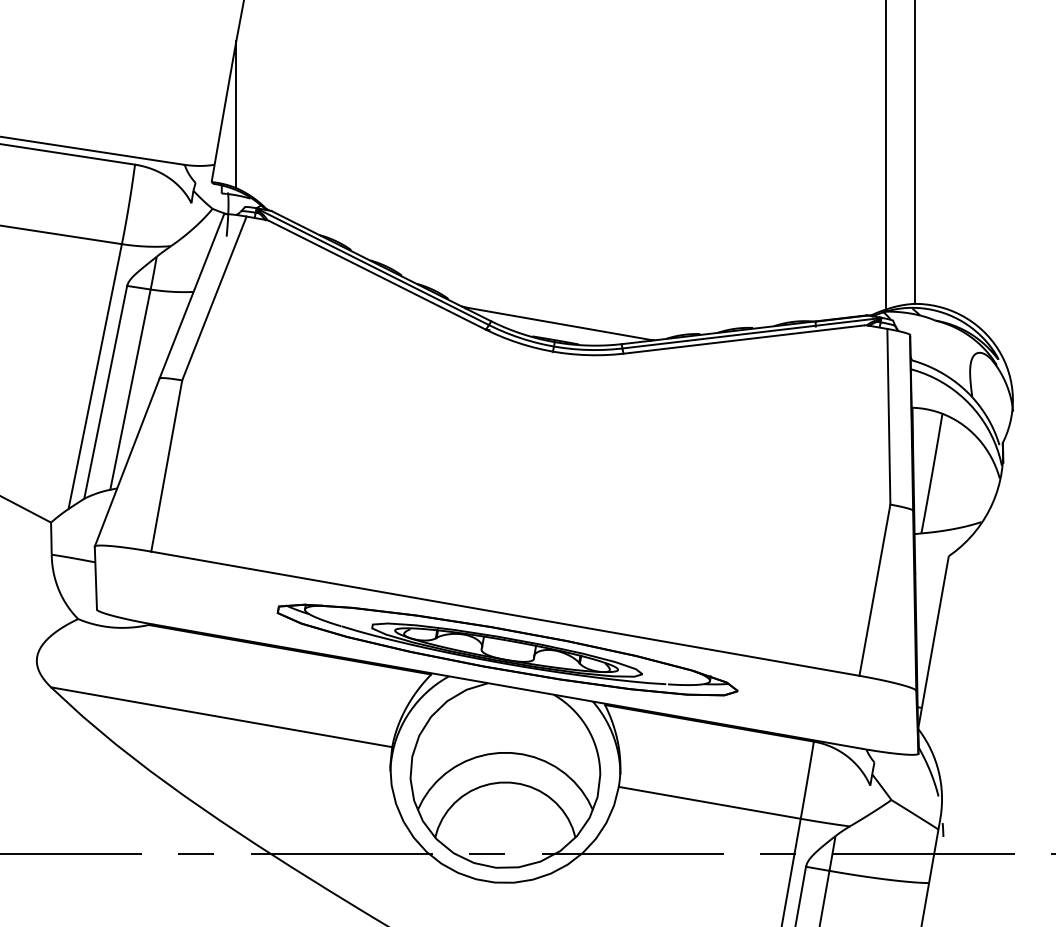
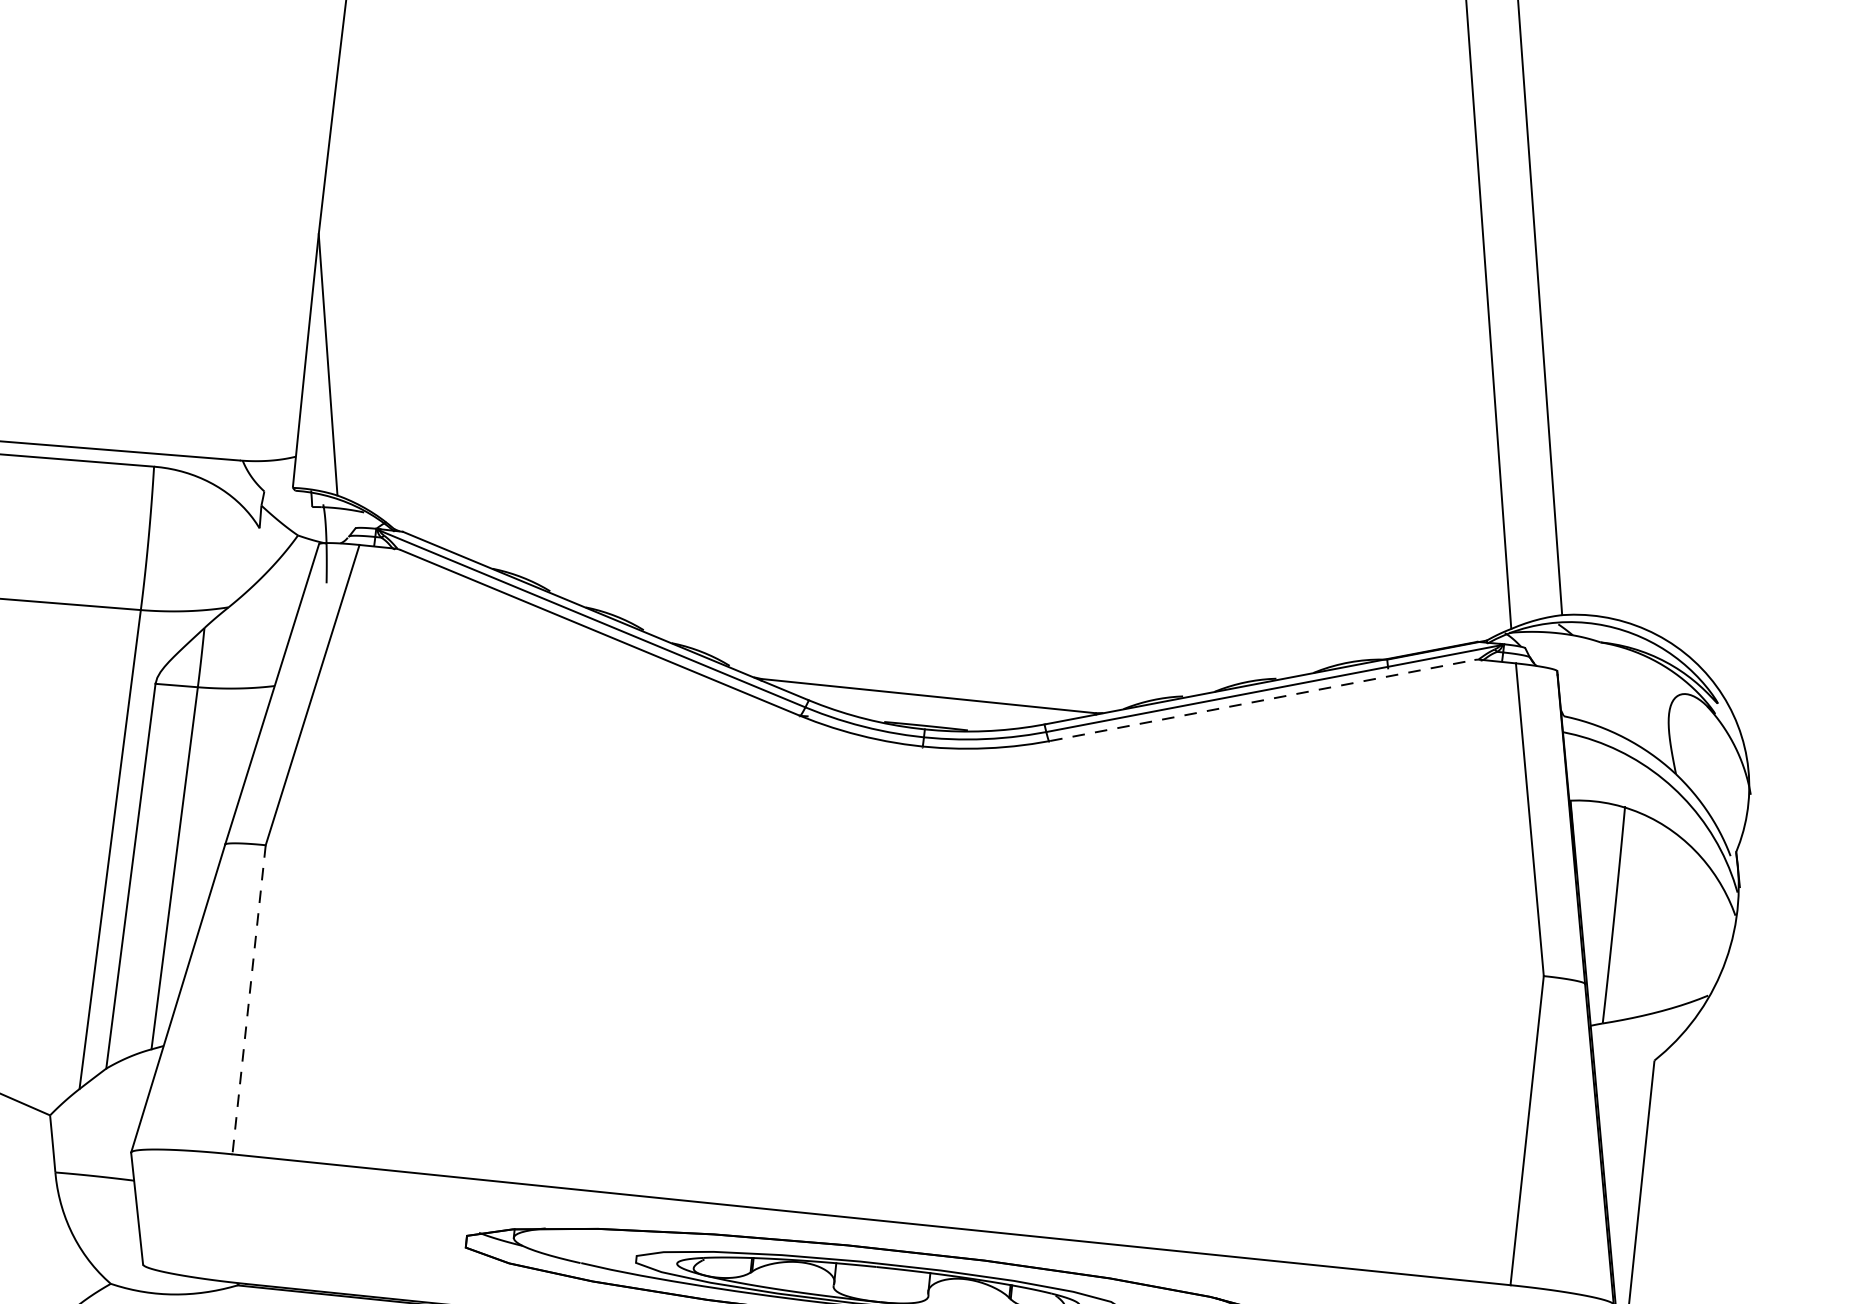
line: (744, 339) -> (1262, 700), solid -> dashed
line: (166, 466) -> (248, 1000), solid -> dashed

